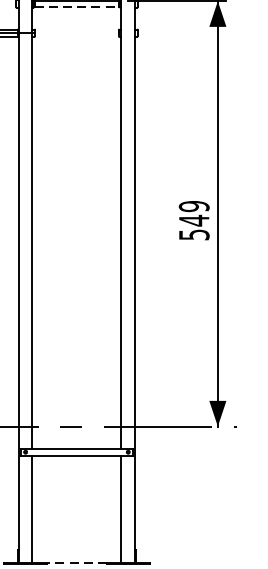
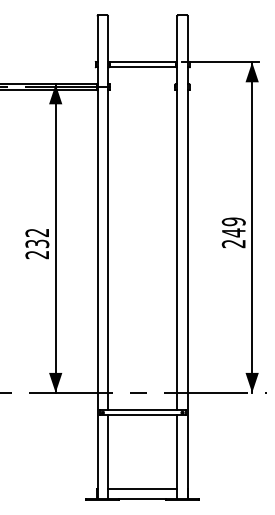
line: (76, 6) -> (142, 66), dashed -> solid
text: (193, 235) -> (233, 244), 549 -> 249
line: (76, 549) -> (142, 488), added
line: (76, 563) -> (142, 499), dashed -> solid

